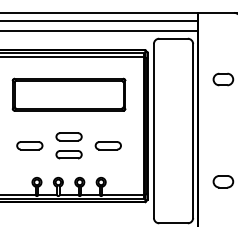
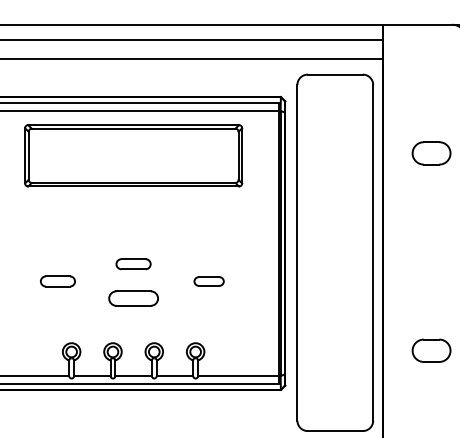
part: (68, 94) -> (132, 155), moved
part: (68, 136) -> (132, 263), size x0.7
part: (29, 145) -> (57, 280), size x0.7
part: (107, 145) -> (207, 280), size x0.6

